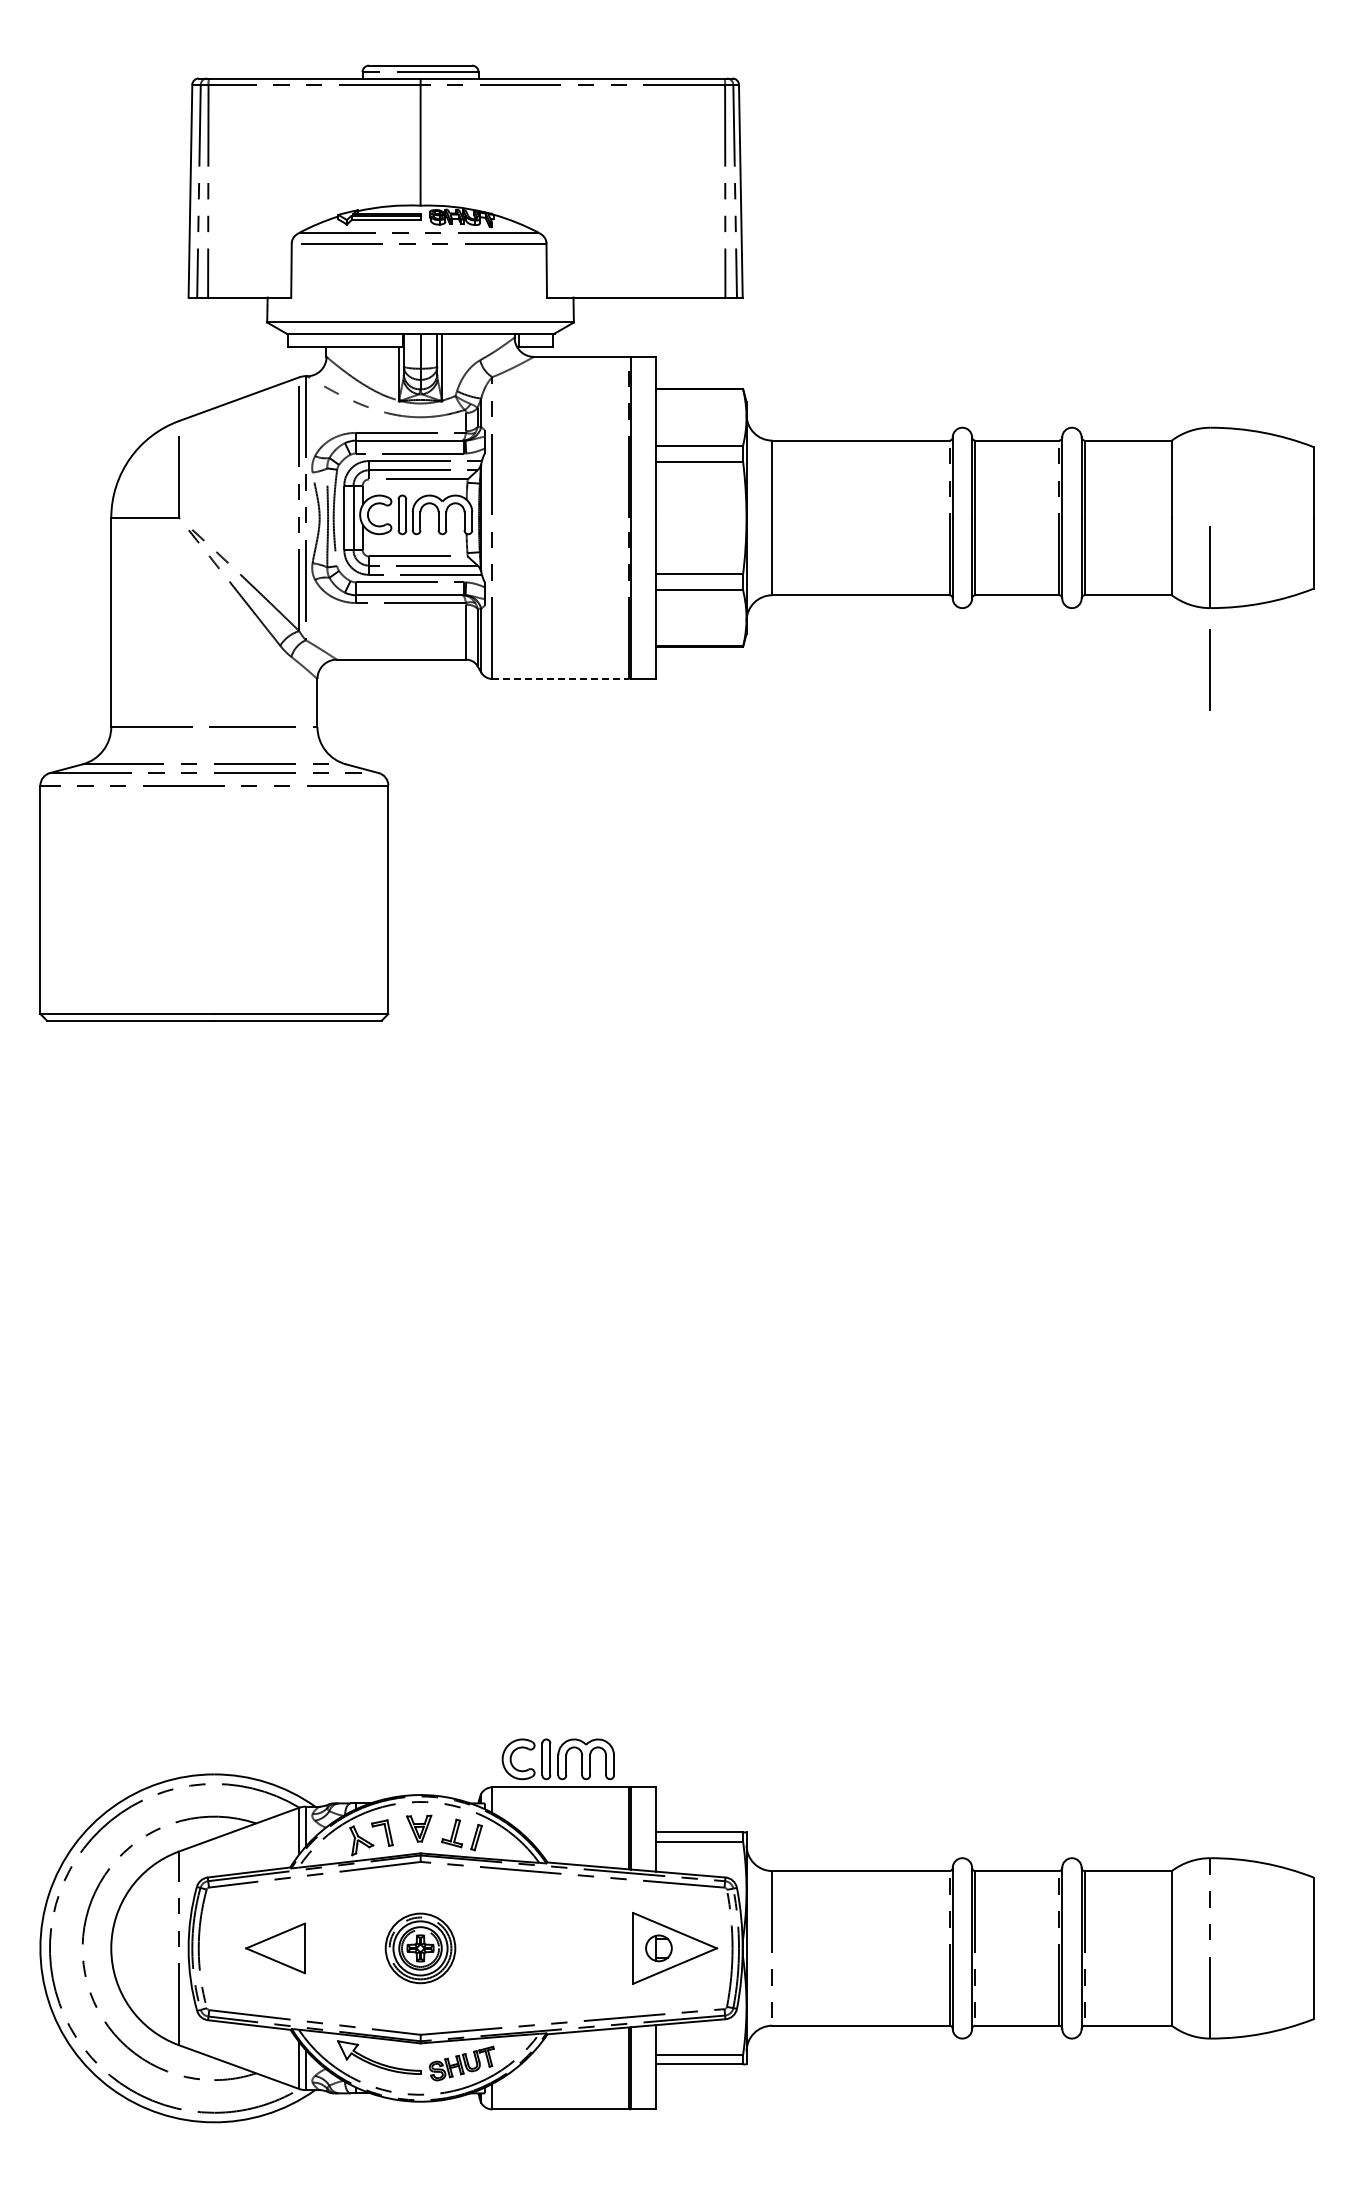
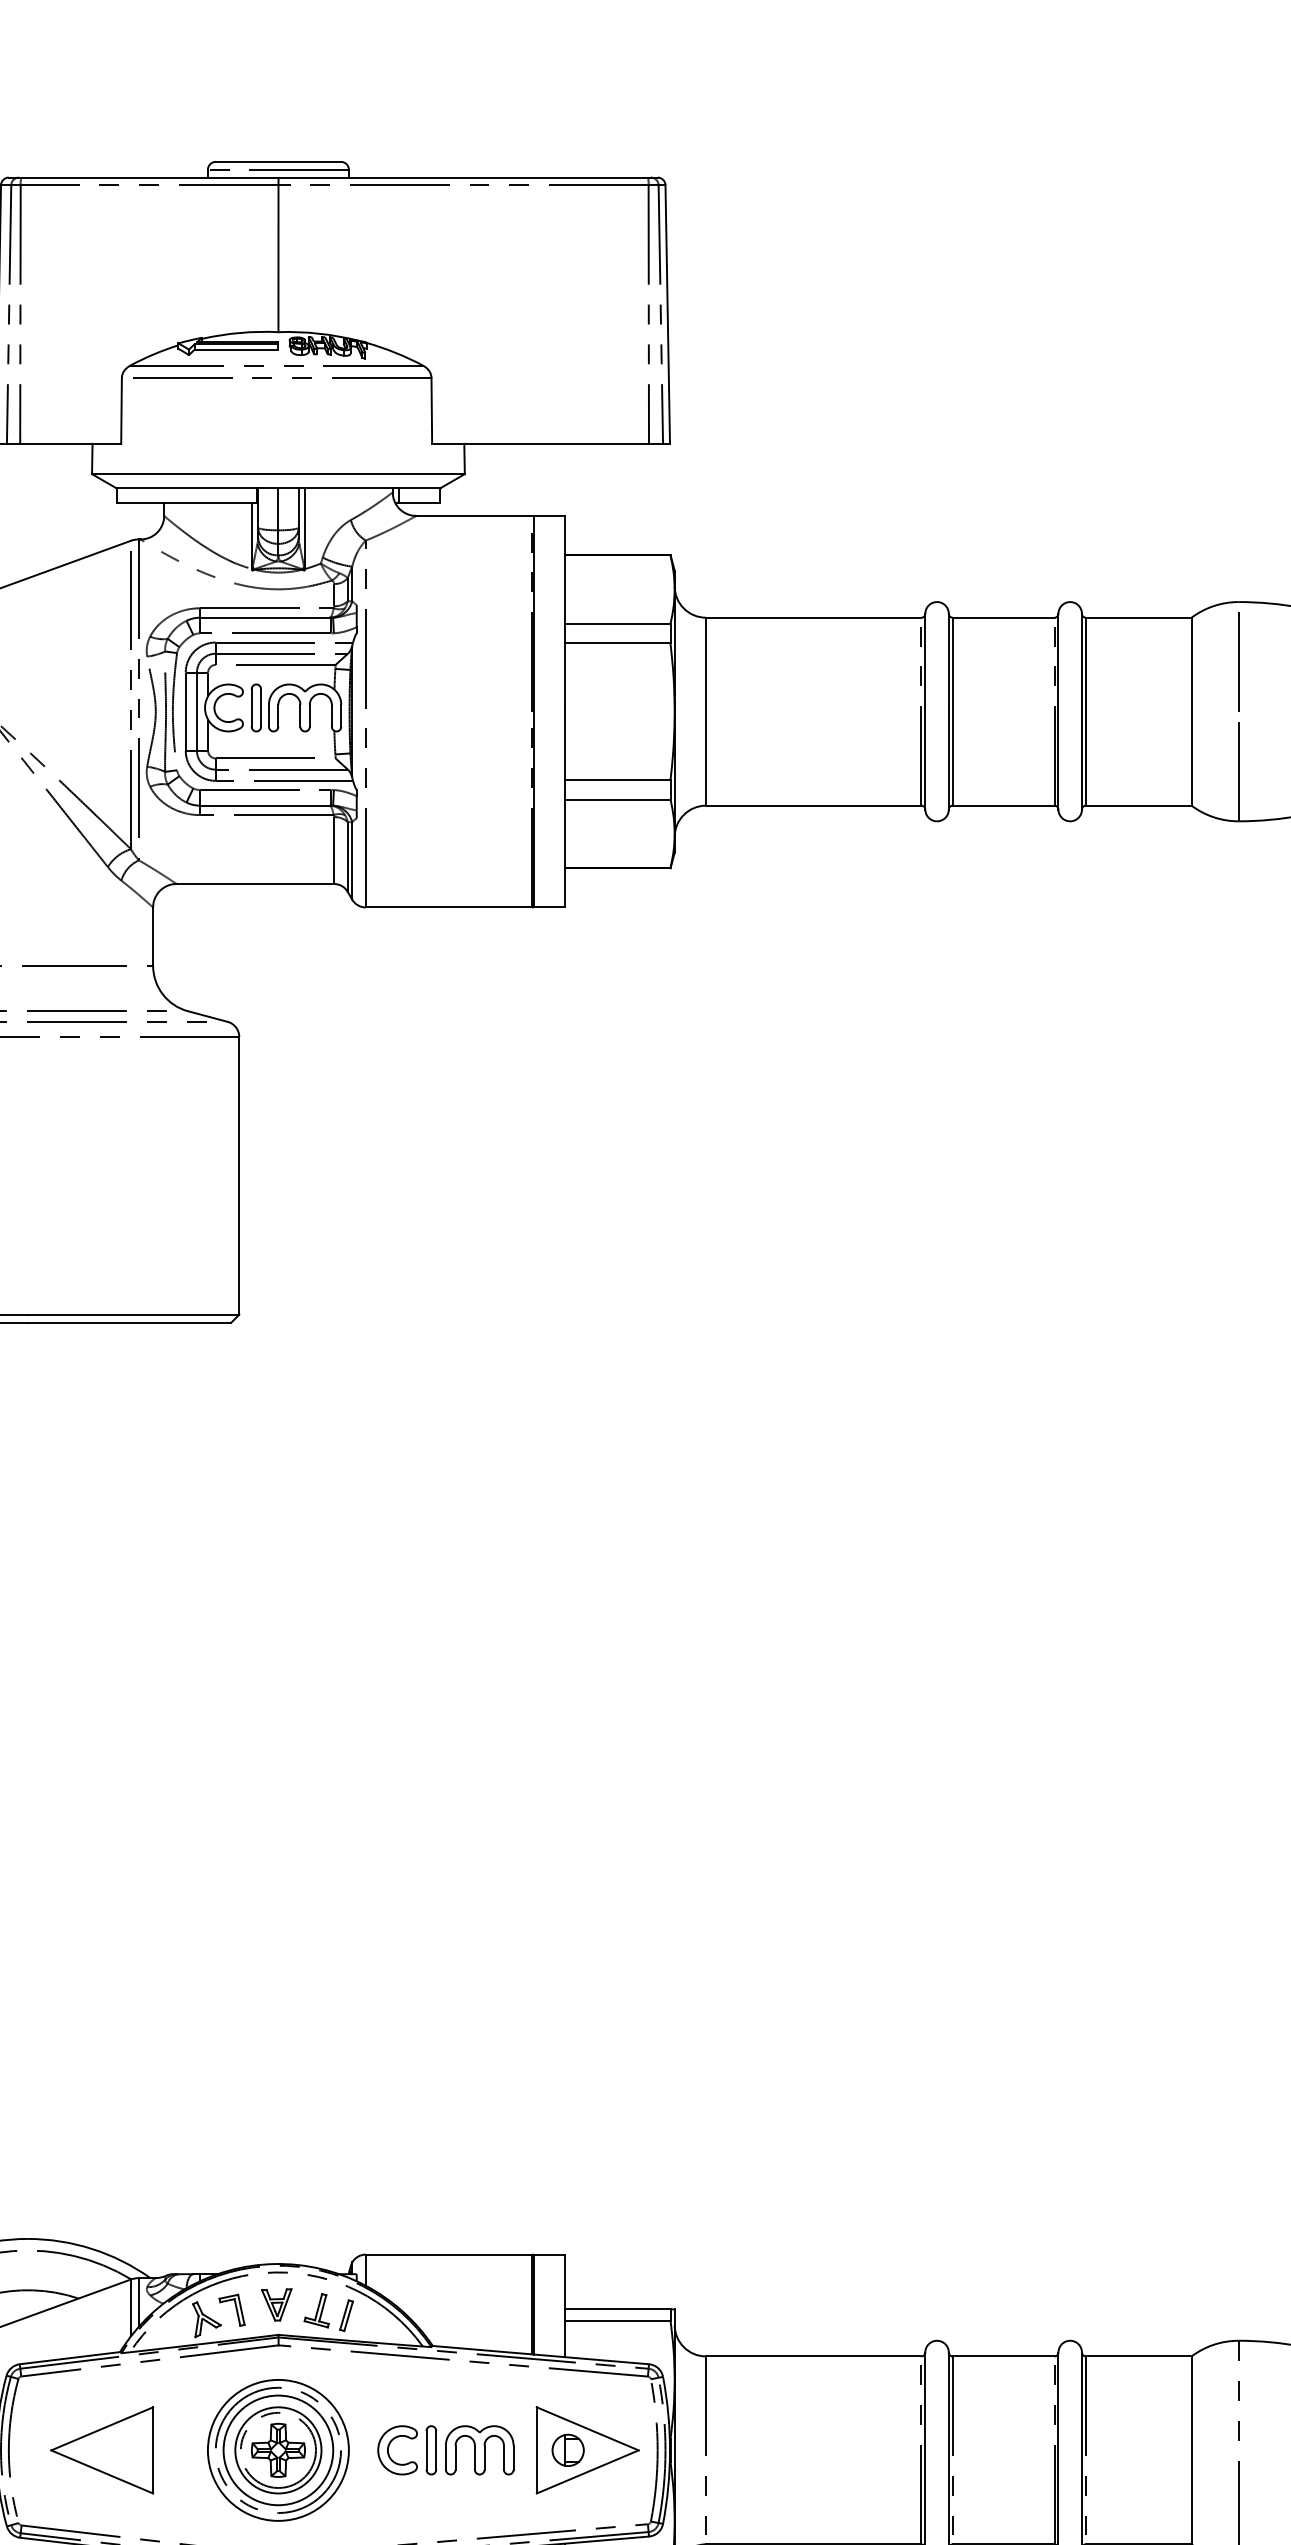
line: (1209, 669) -> (1237, 661), moved
line: (561, 679) -> (449, 908), dashed -> solid
part: (557, 1759) -> (444, 2450), moved
part: (275, 1948) -> (102, 2450), size x1.43
part: (420, 1948) -> (278, 2450), size x1.67

